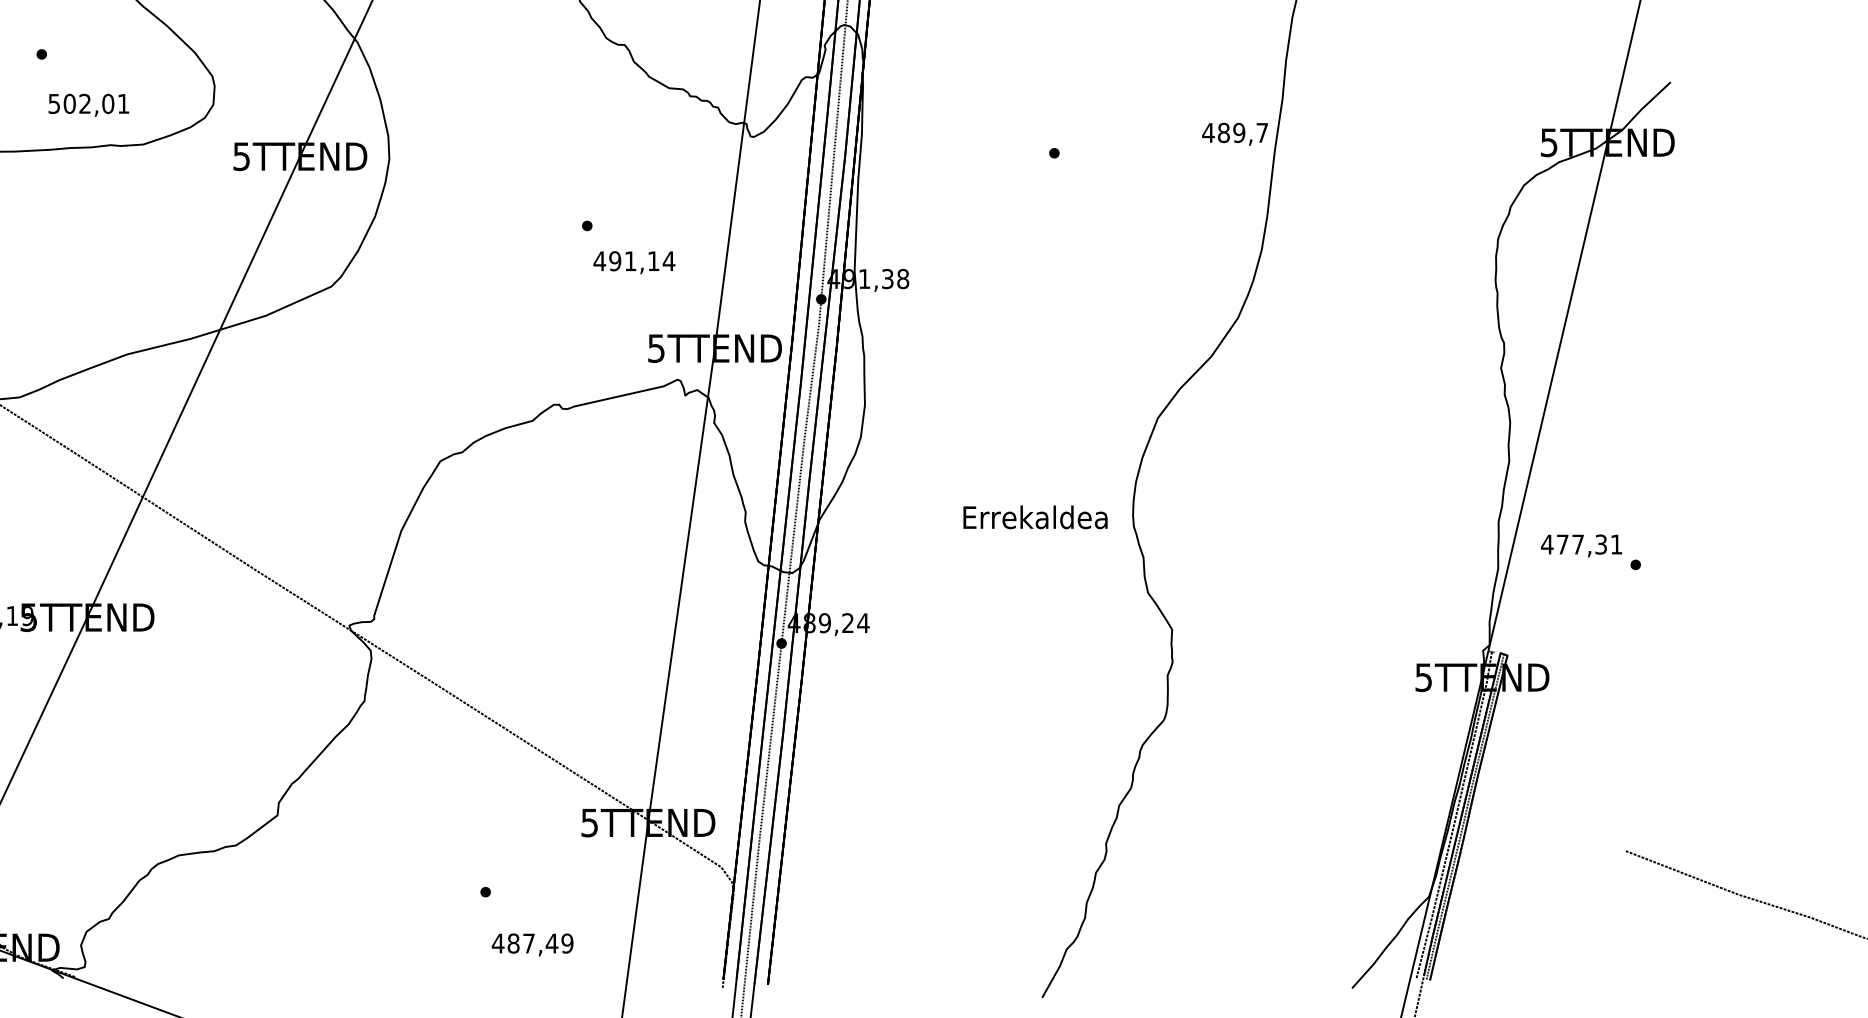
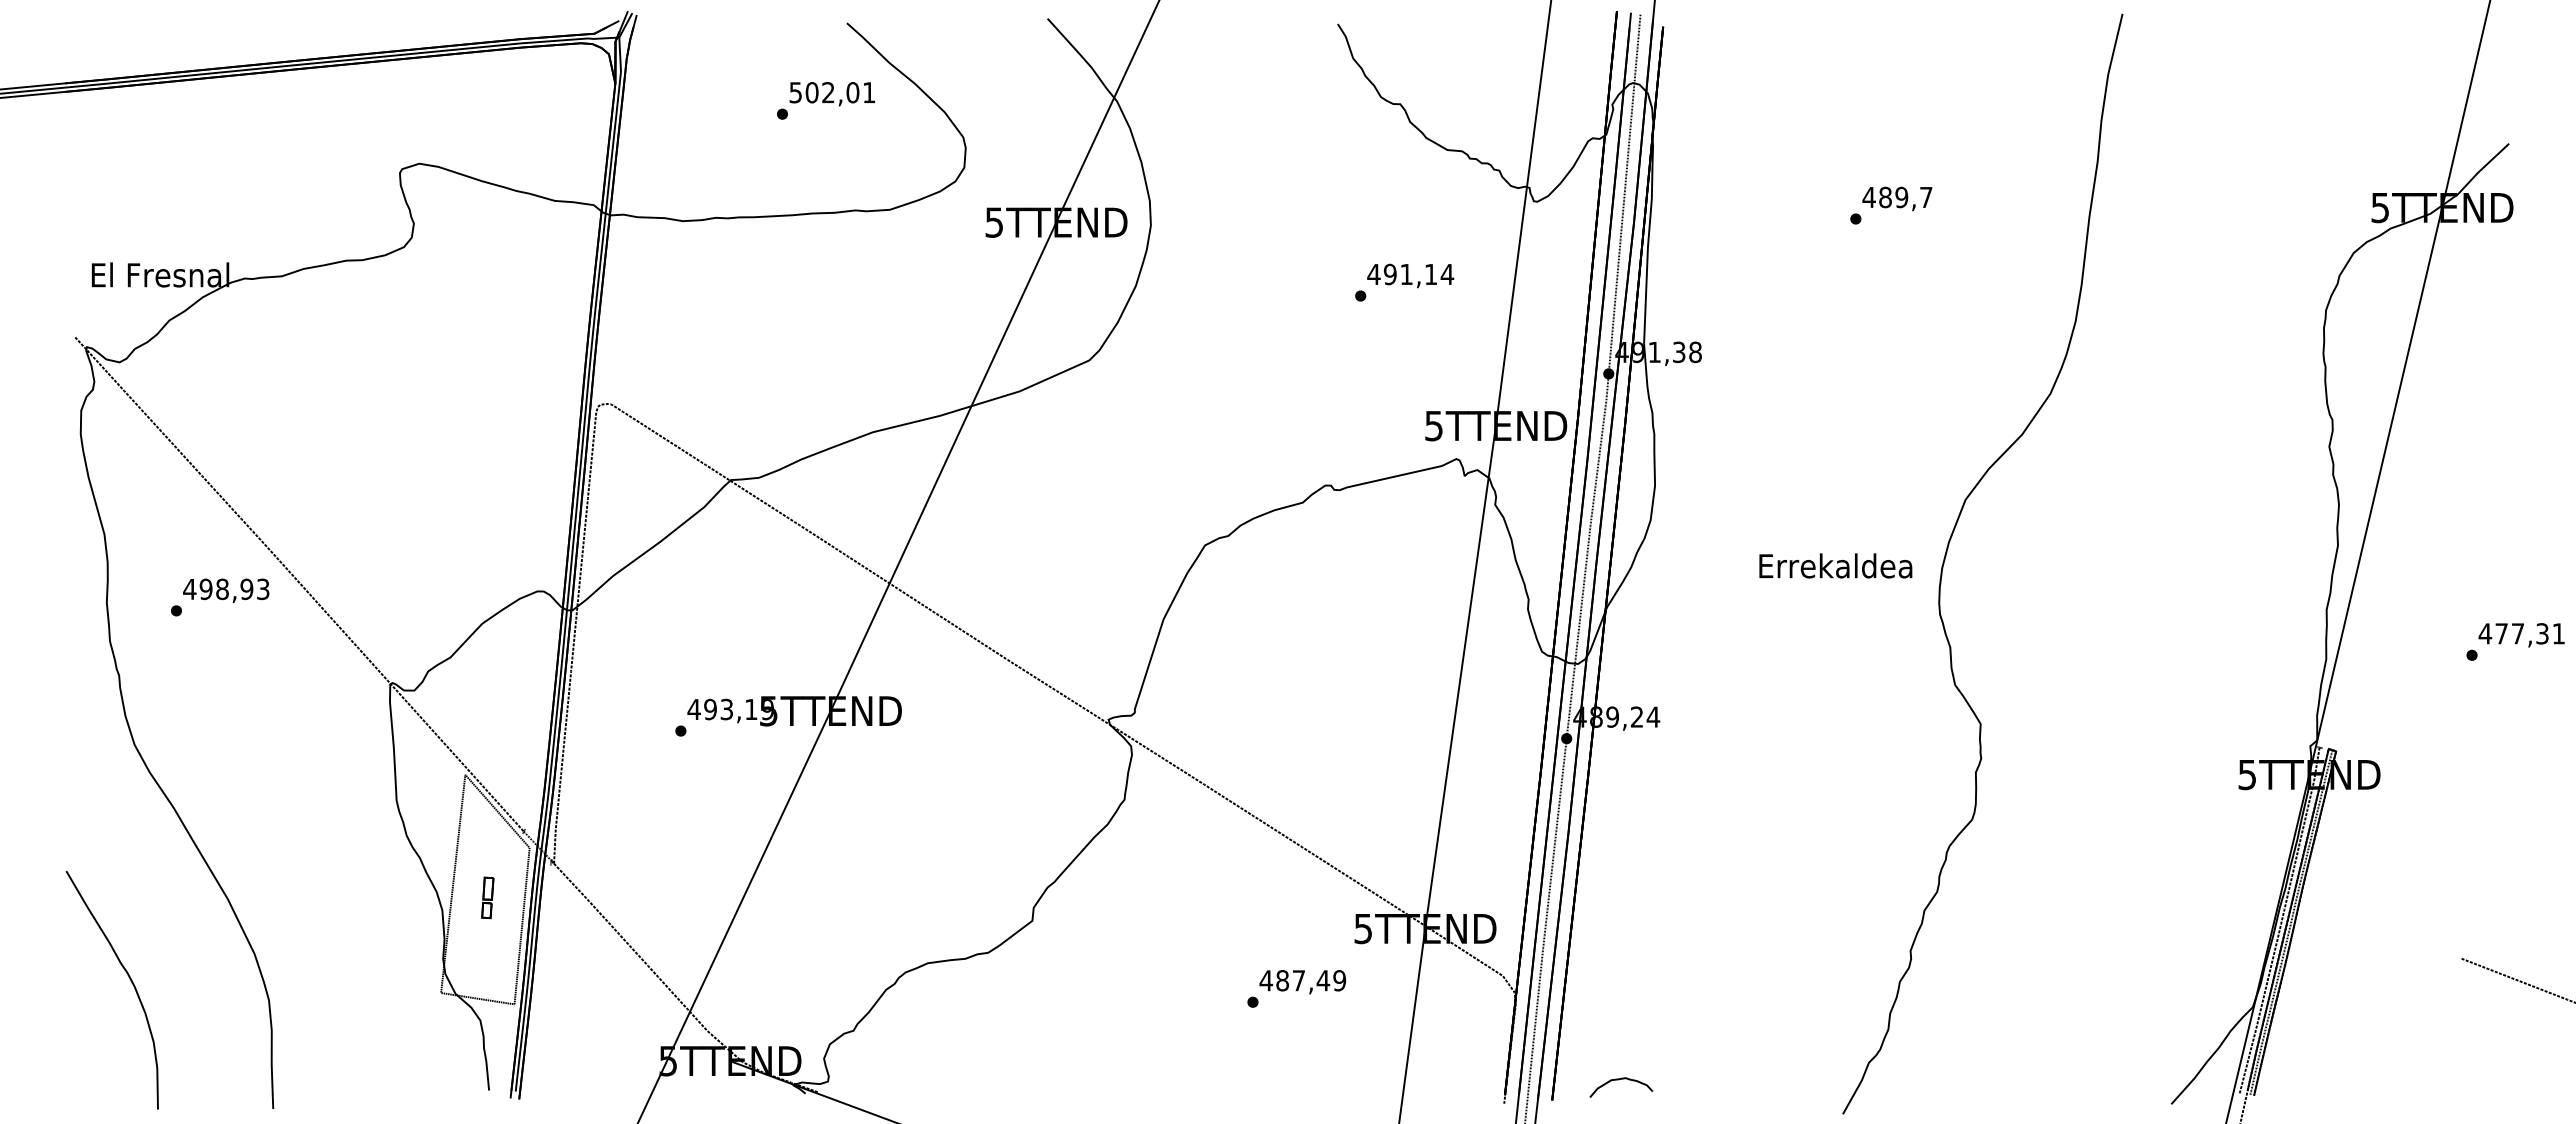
text: (88, 105) -> (831, 94), moved
text: (1235, 133) -> (1897, 198), moved
text: (634, 262) -> (1410, 275), moved
text: (1035, 516) -> (1835, 565), moved
text: (1581, 546) -> (2521, 635), moved
text: (532, 945) -> (1302, 982), moved
curve: (831, 965) -> (1619, 1080), added

